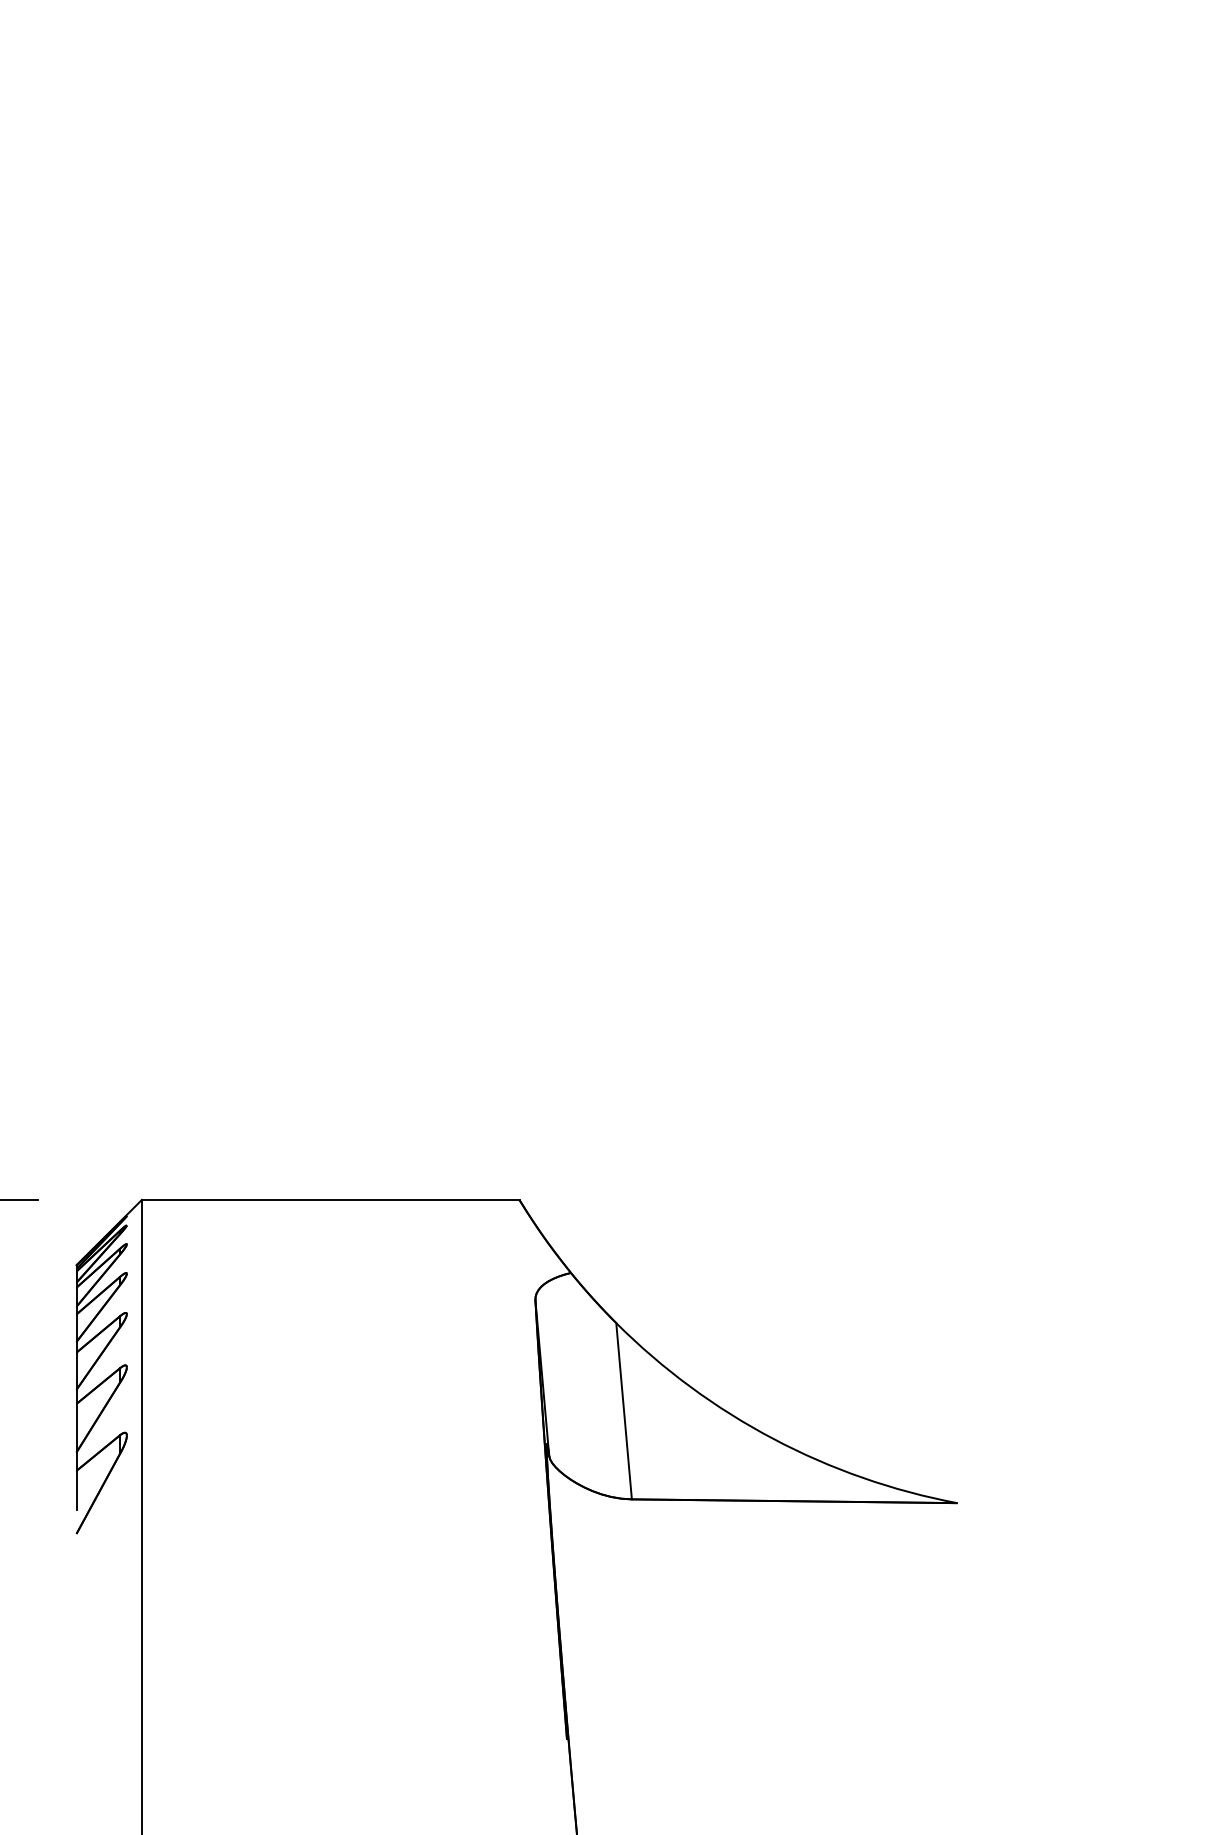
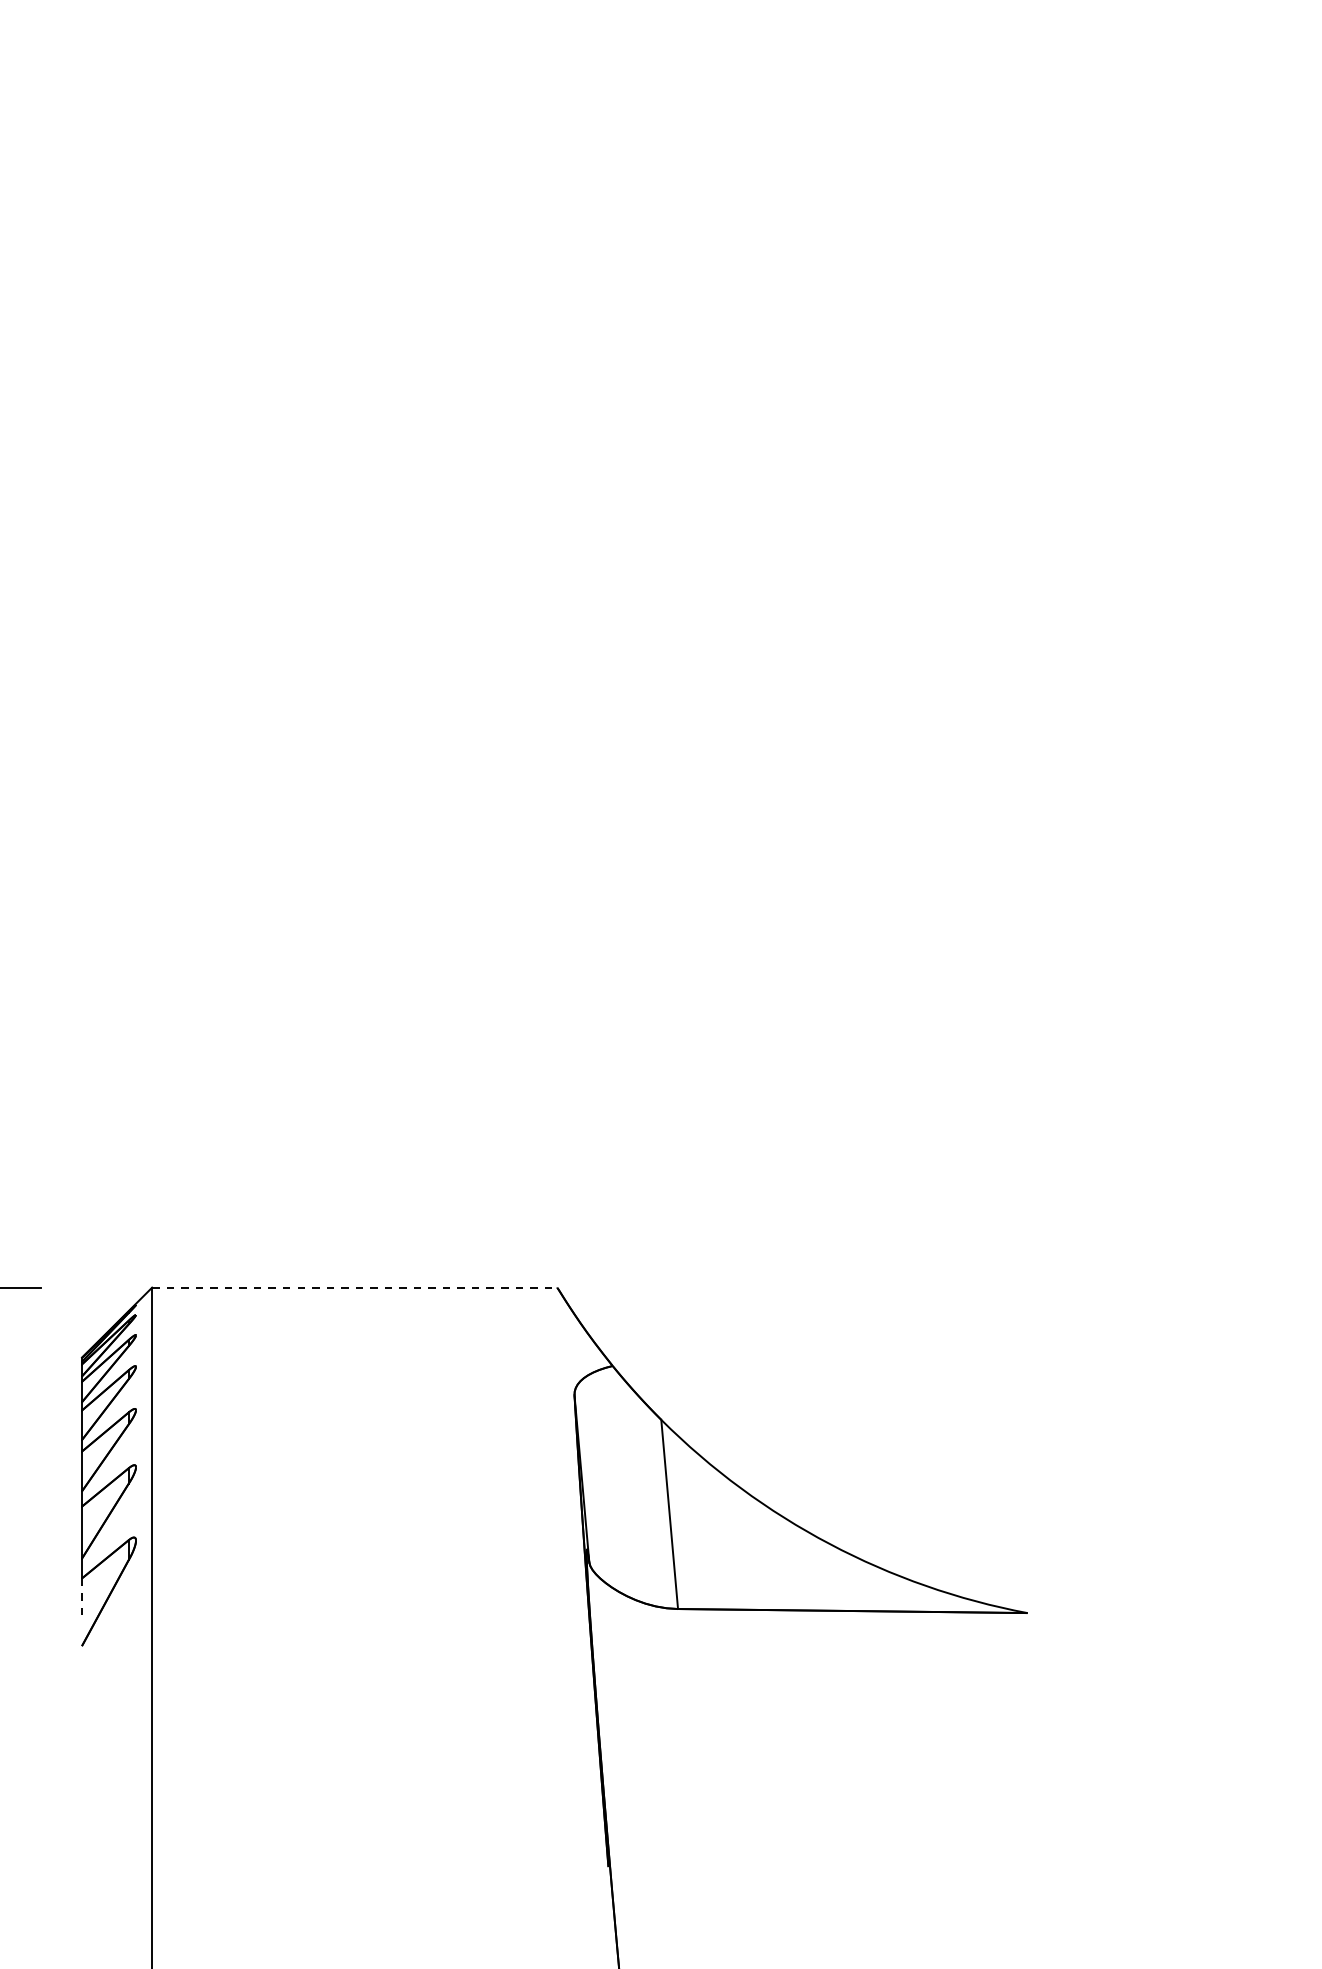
line: (330, 1199) -> (354, 1287), solid -> dashed
line: (76, 1490) -> (81, 1599), solid -> dashed

